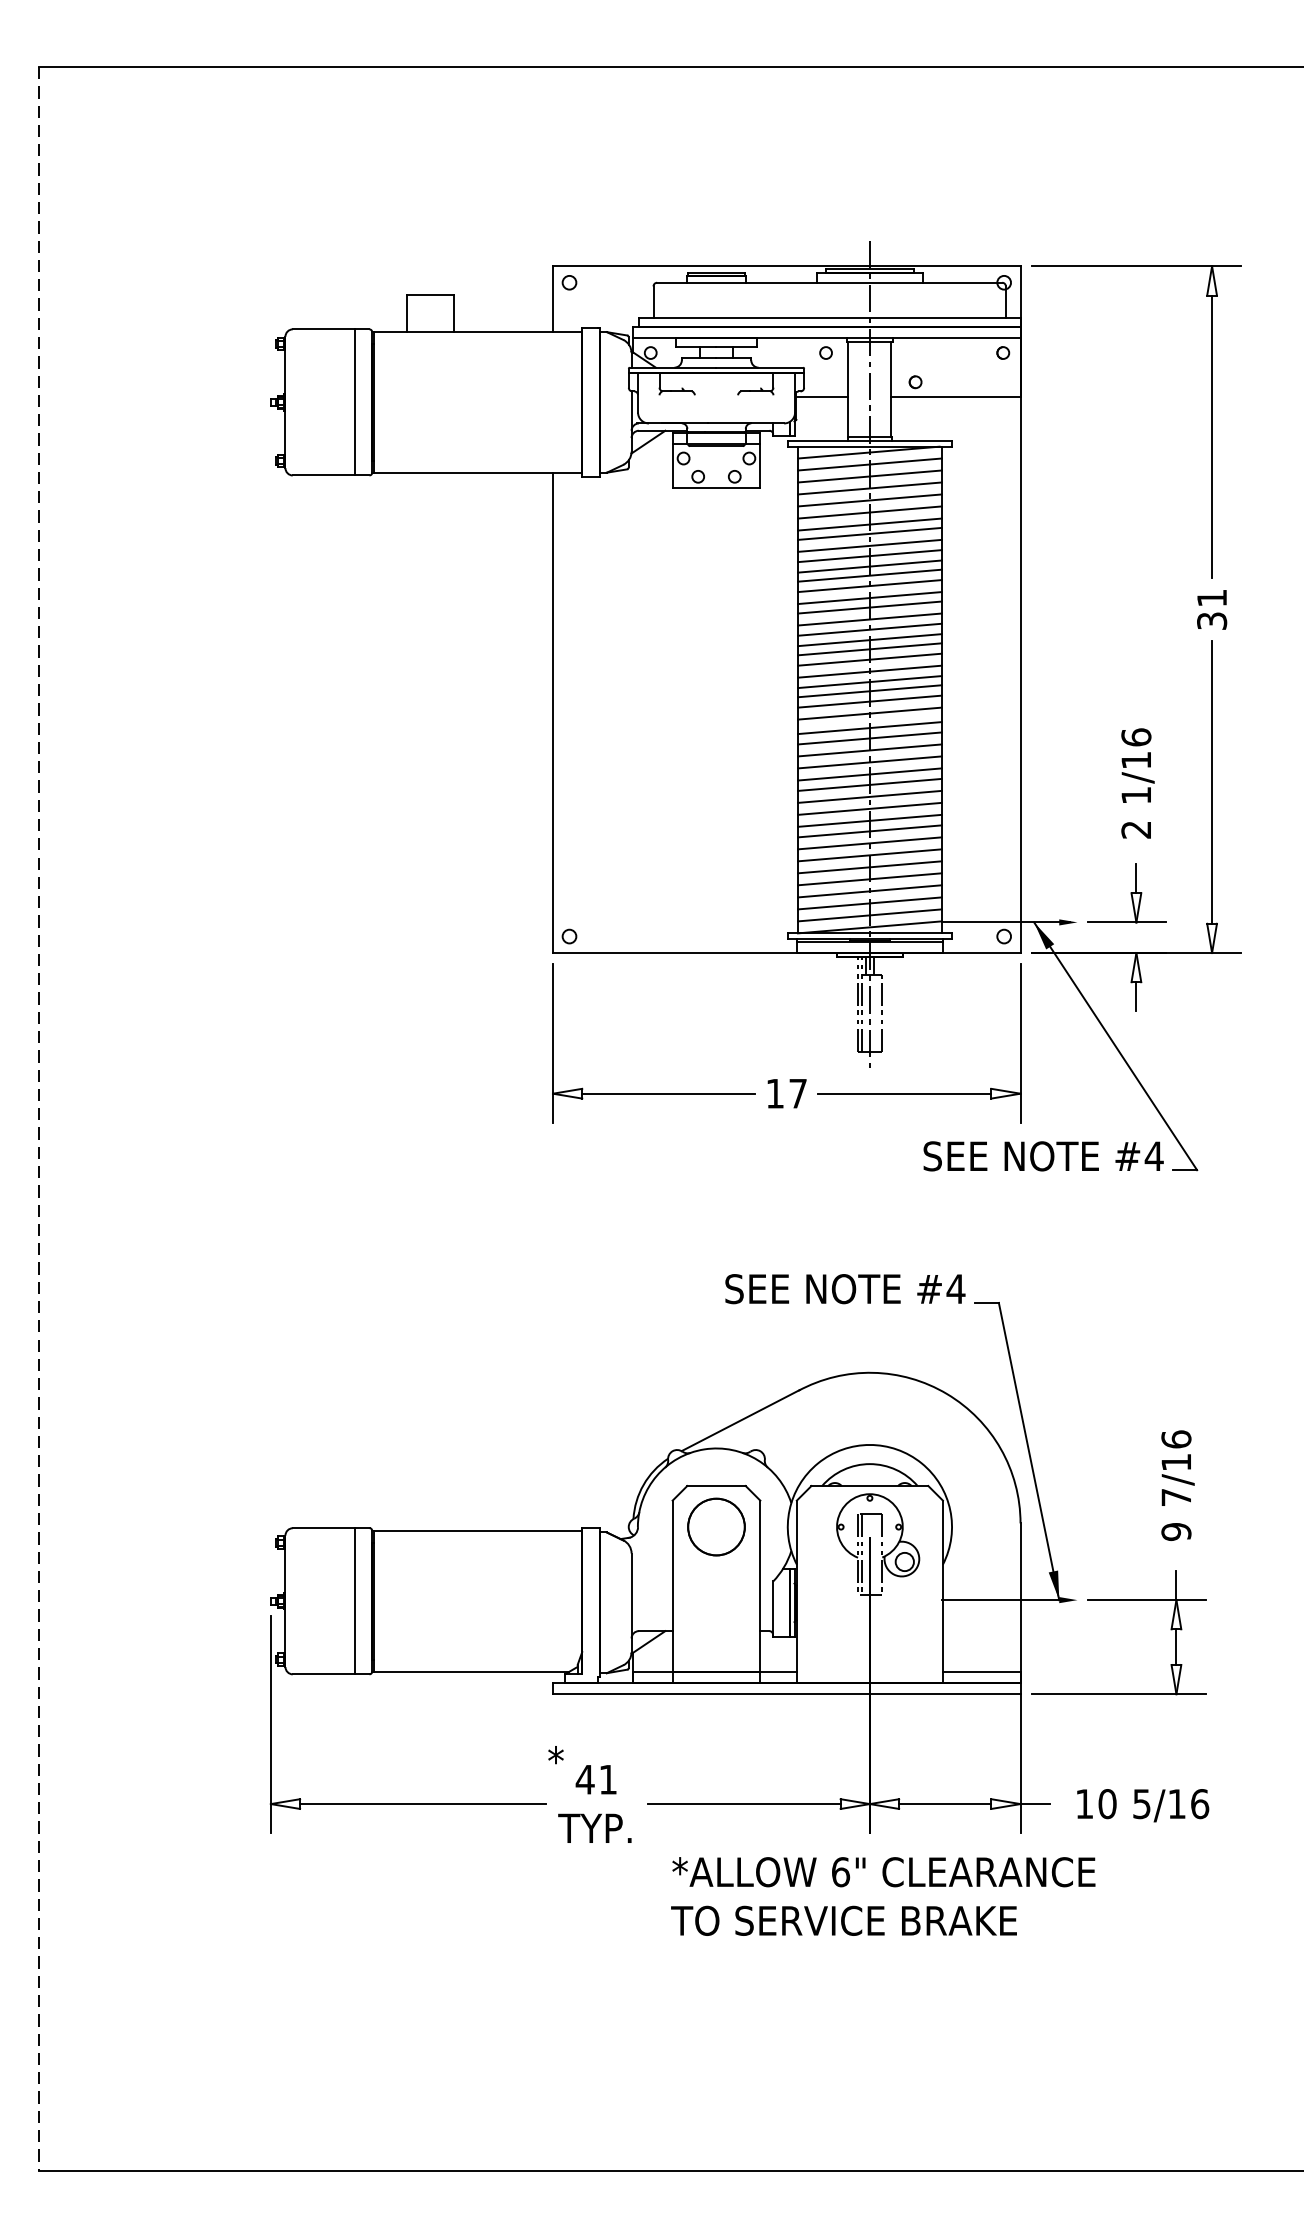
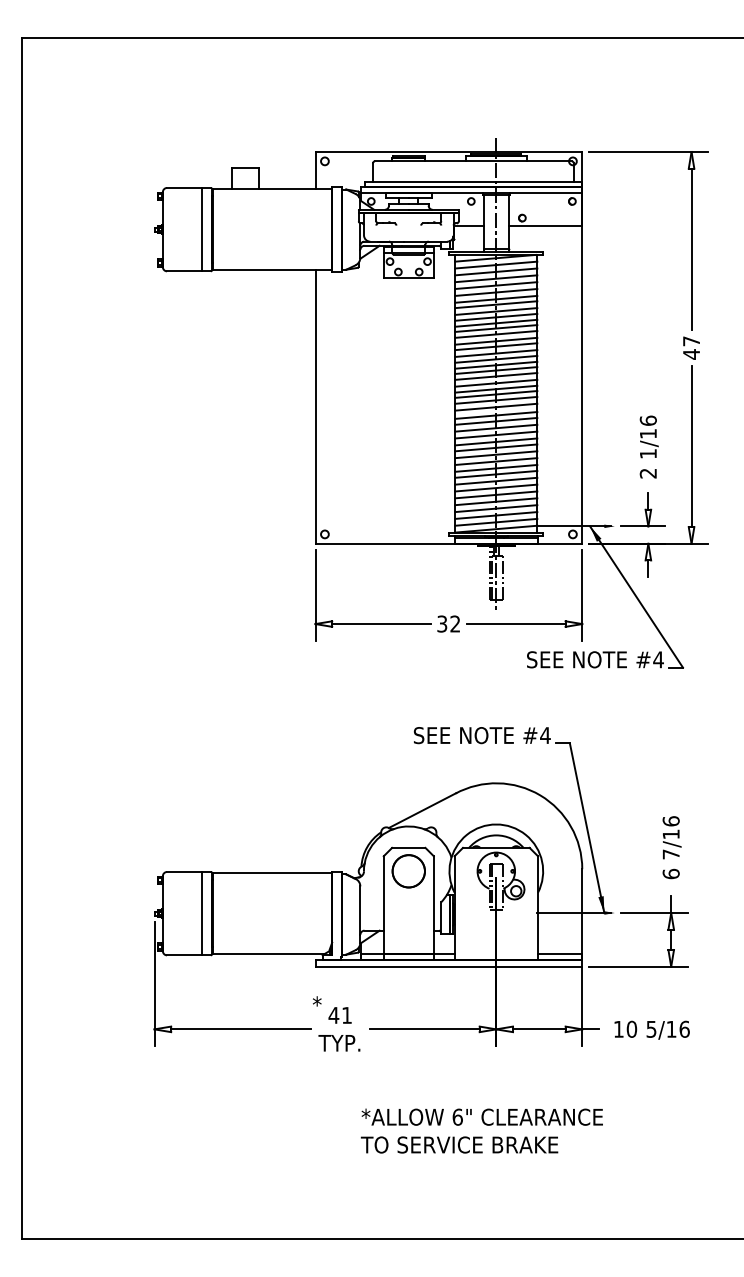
text: (1211, 608) -> (691, 347), 31 -> 47
text: (786, 1092) -> (448, 623), 17 -> 32
line: (39, 1119) -> (22, 638), dashed -> solid
text: (1175, 1530) -> (670, 873), 9 -> 6
text: (882, 1895) -> (481, 1130), moved

